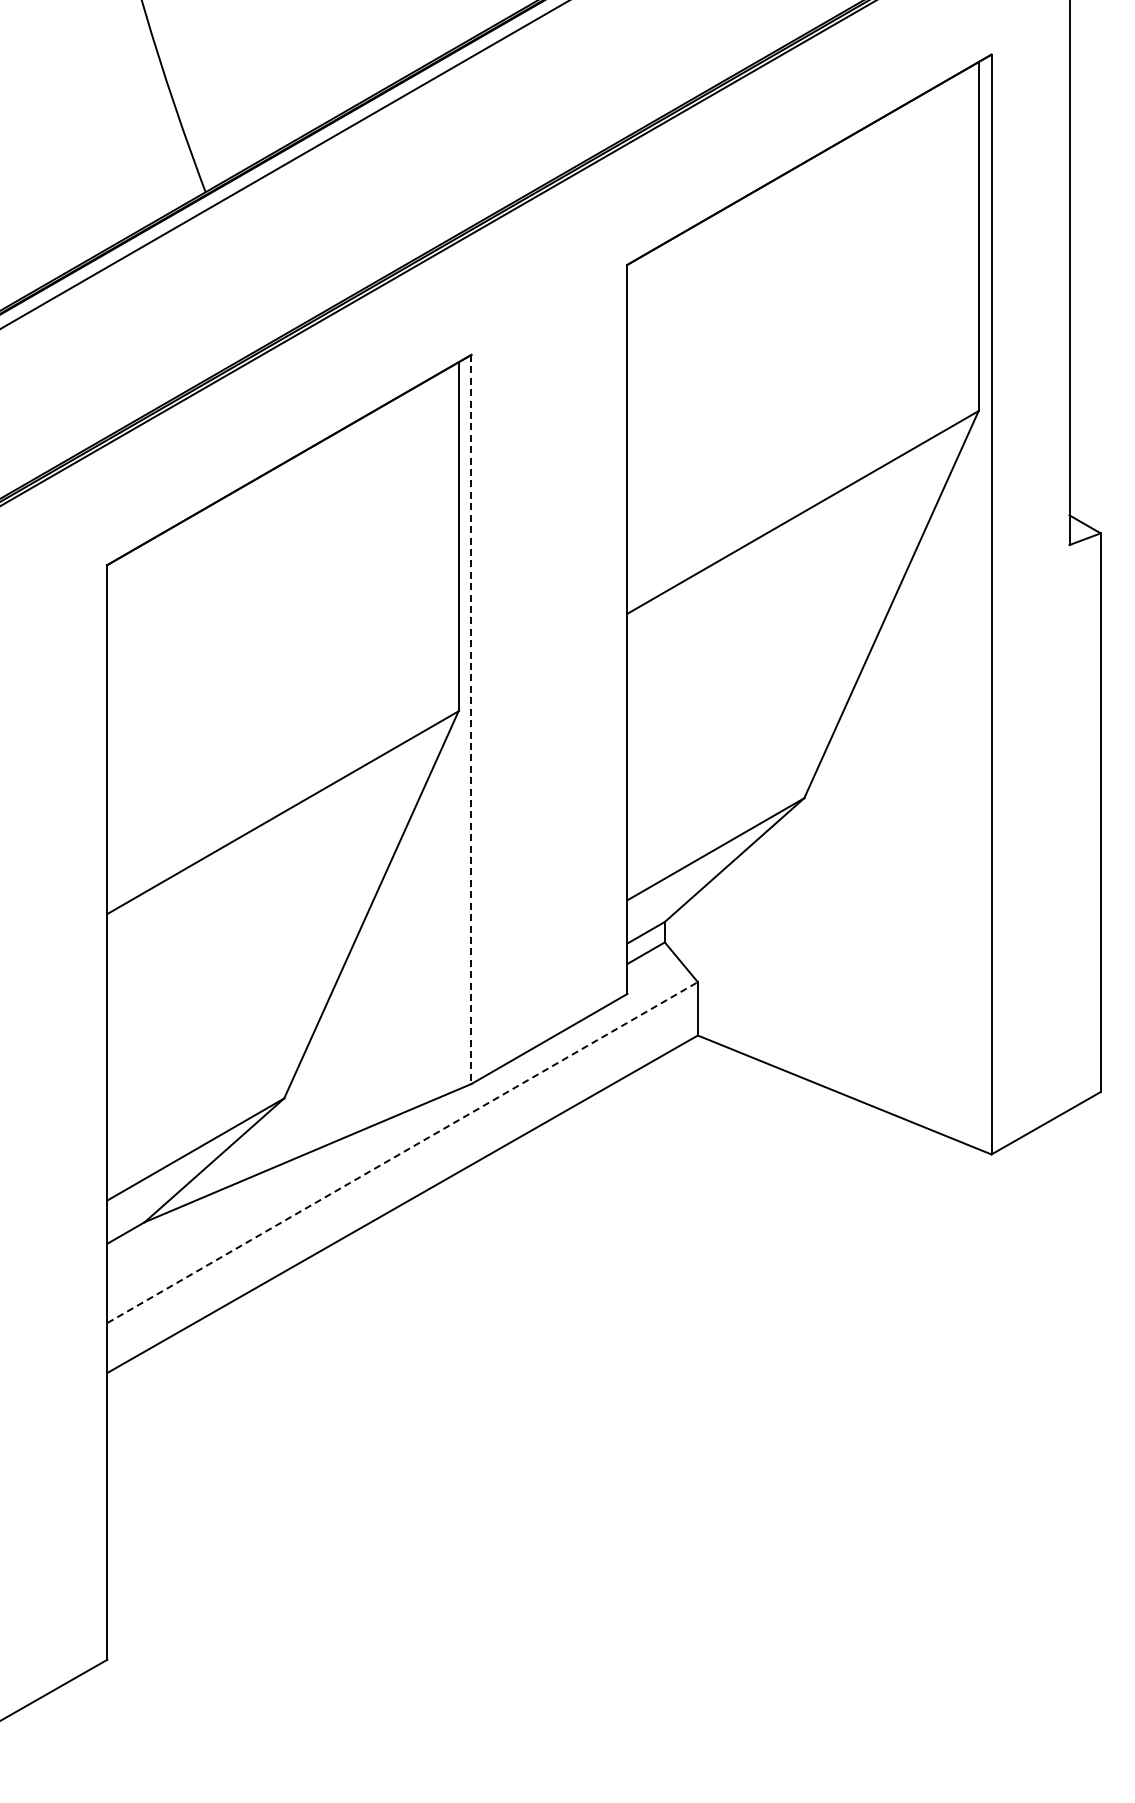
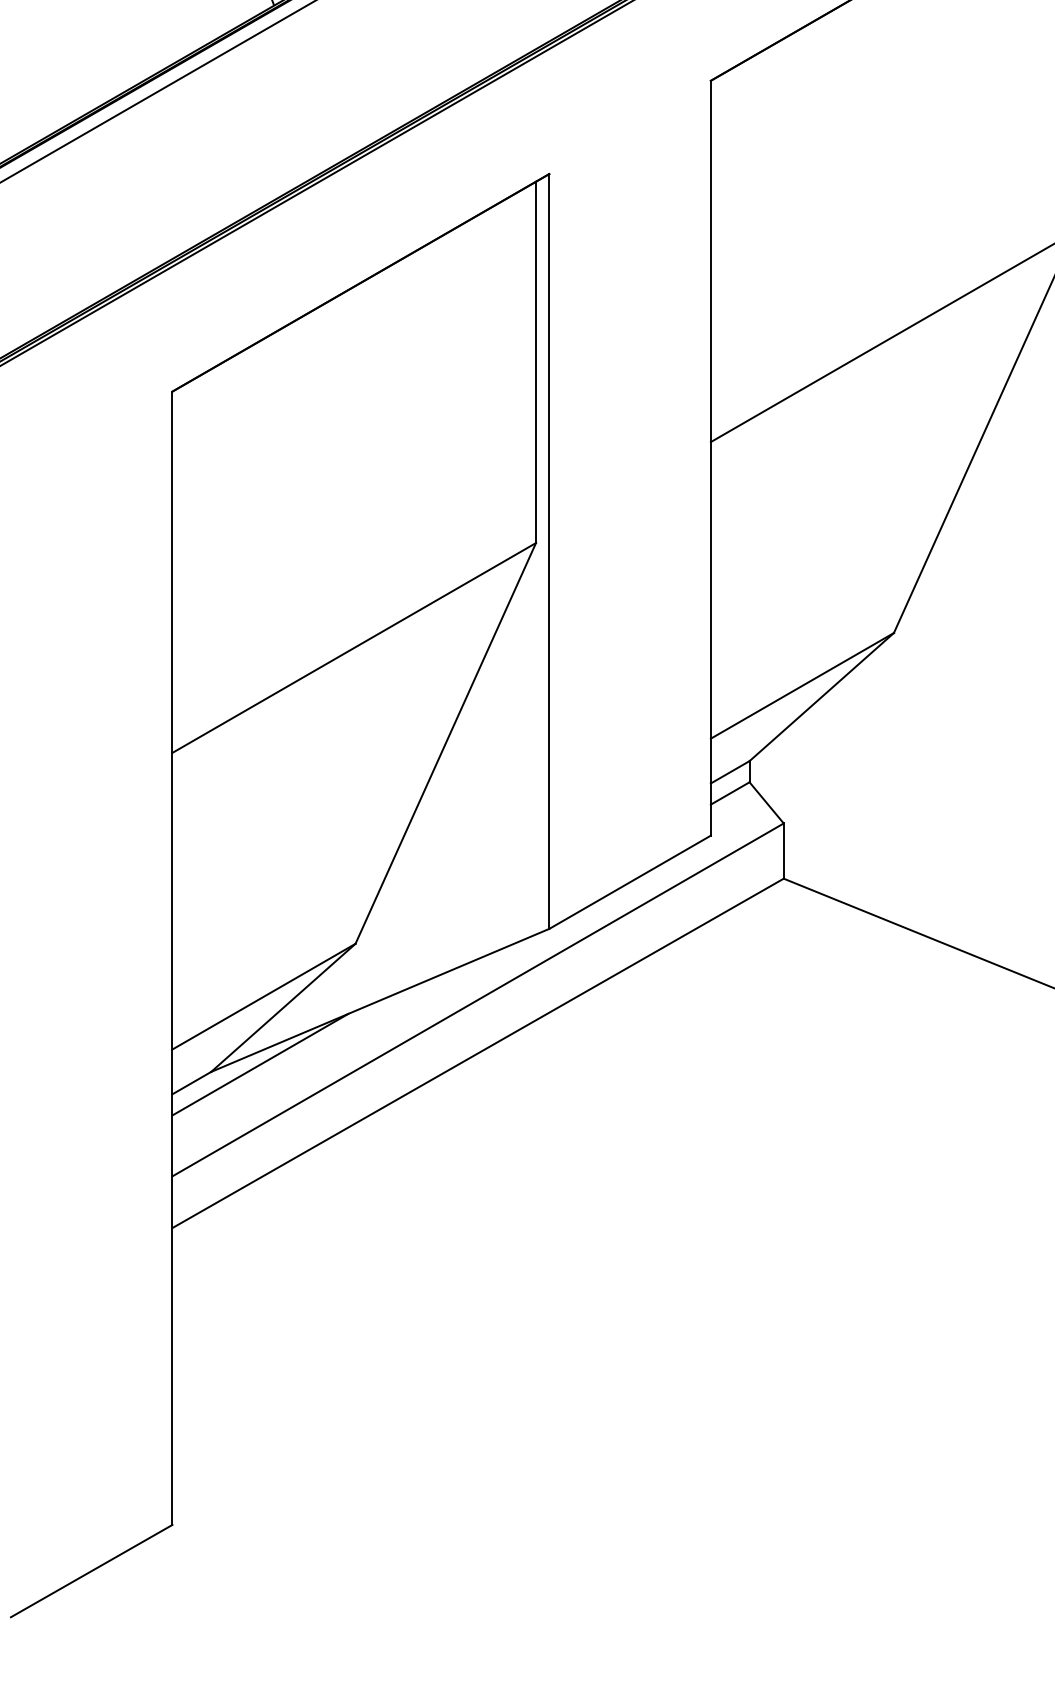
line: (471, 719) -> (549, 551), dashed -> solid
line: (402, 1152) -> (477, 999), dashed -> solid
line: (192, 1215) -> (260, 1065), added

